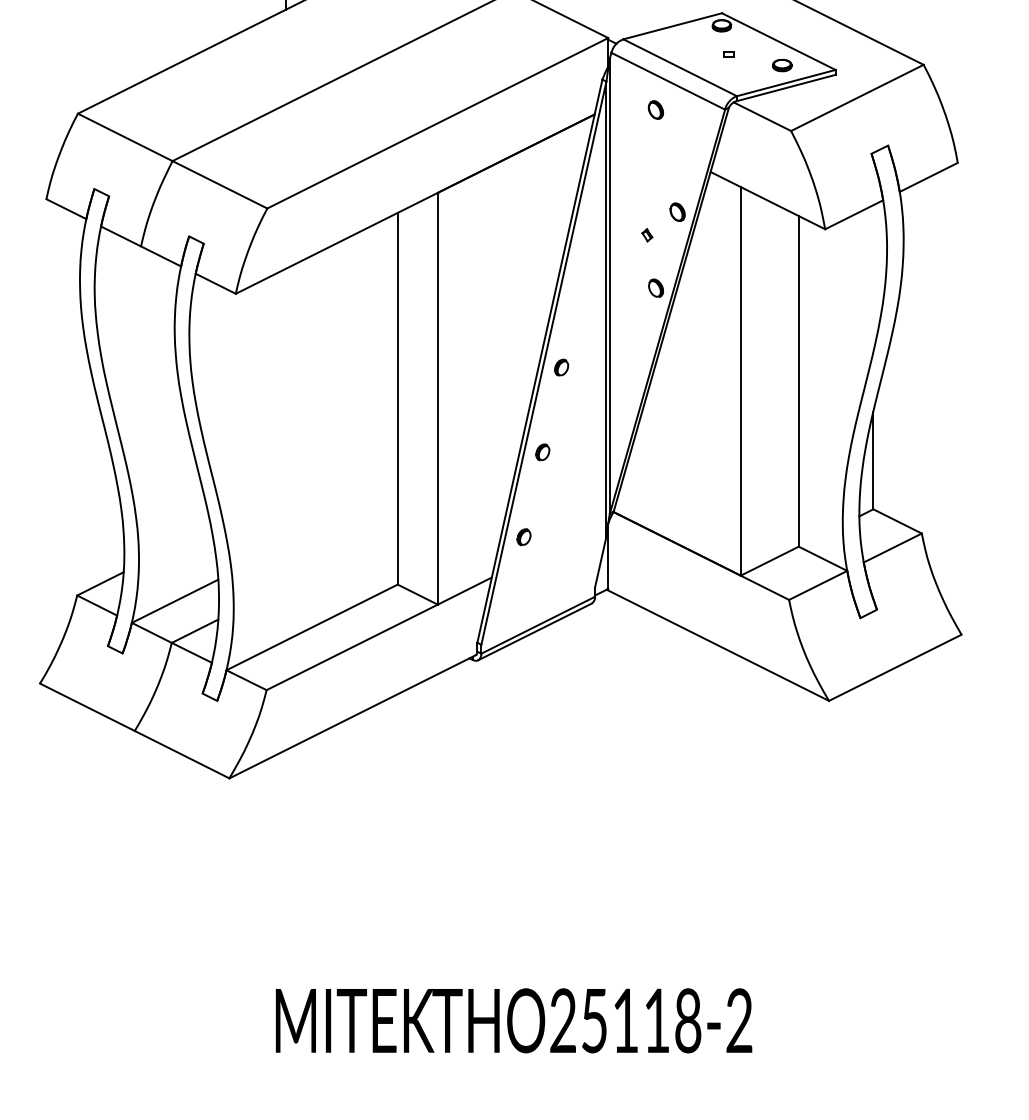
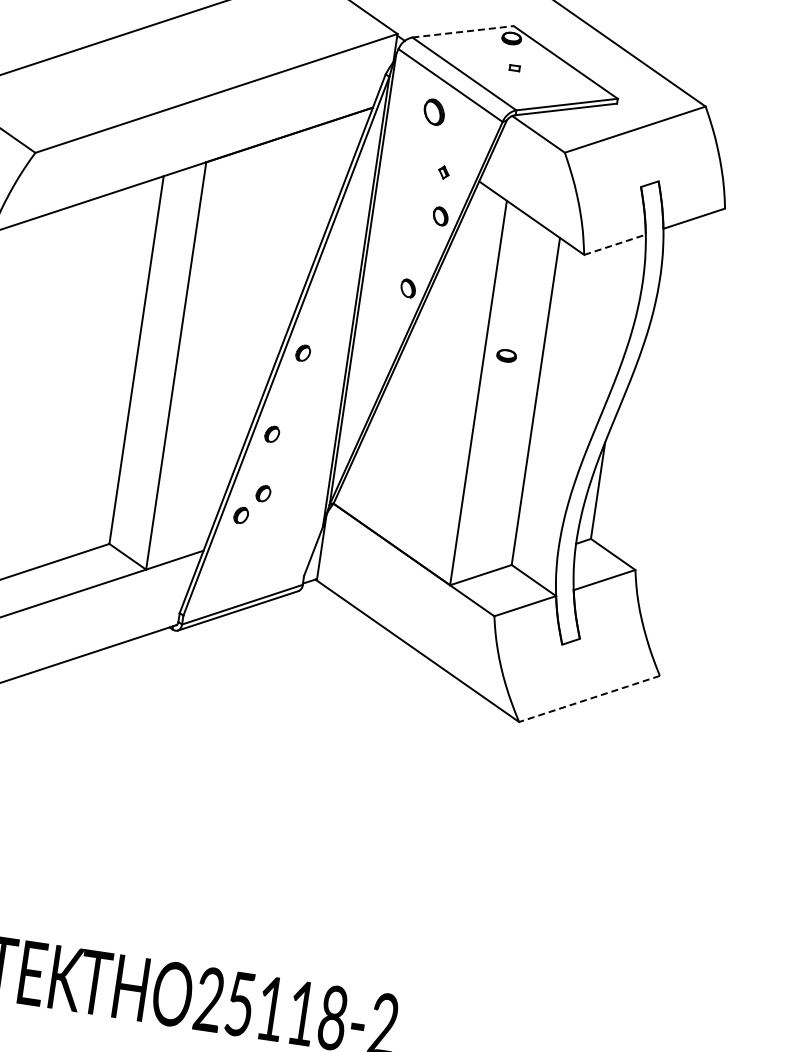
line: (673, 26) -> (463, 32), solid -> dashed
part: (782, 65) -> (506, 355), moved
part: (655, 109) -> (433, 111), size x1.4
line: (854, 214) -> (615, 244), solid -> dashed
part: (647, 235) -> (444, 172), moved
part: (542, 512) -> (263, 493), added
line: (894, 668) -> (588, 699), solid -> dashed

